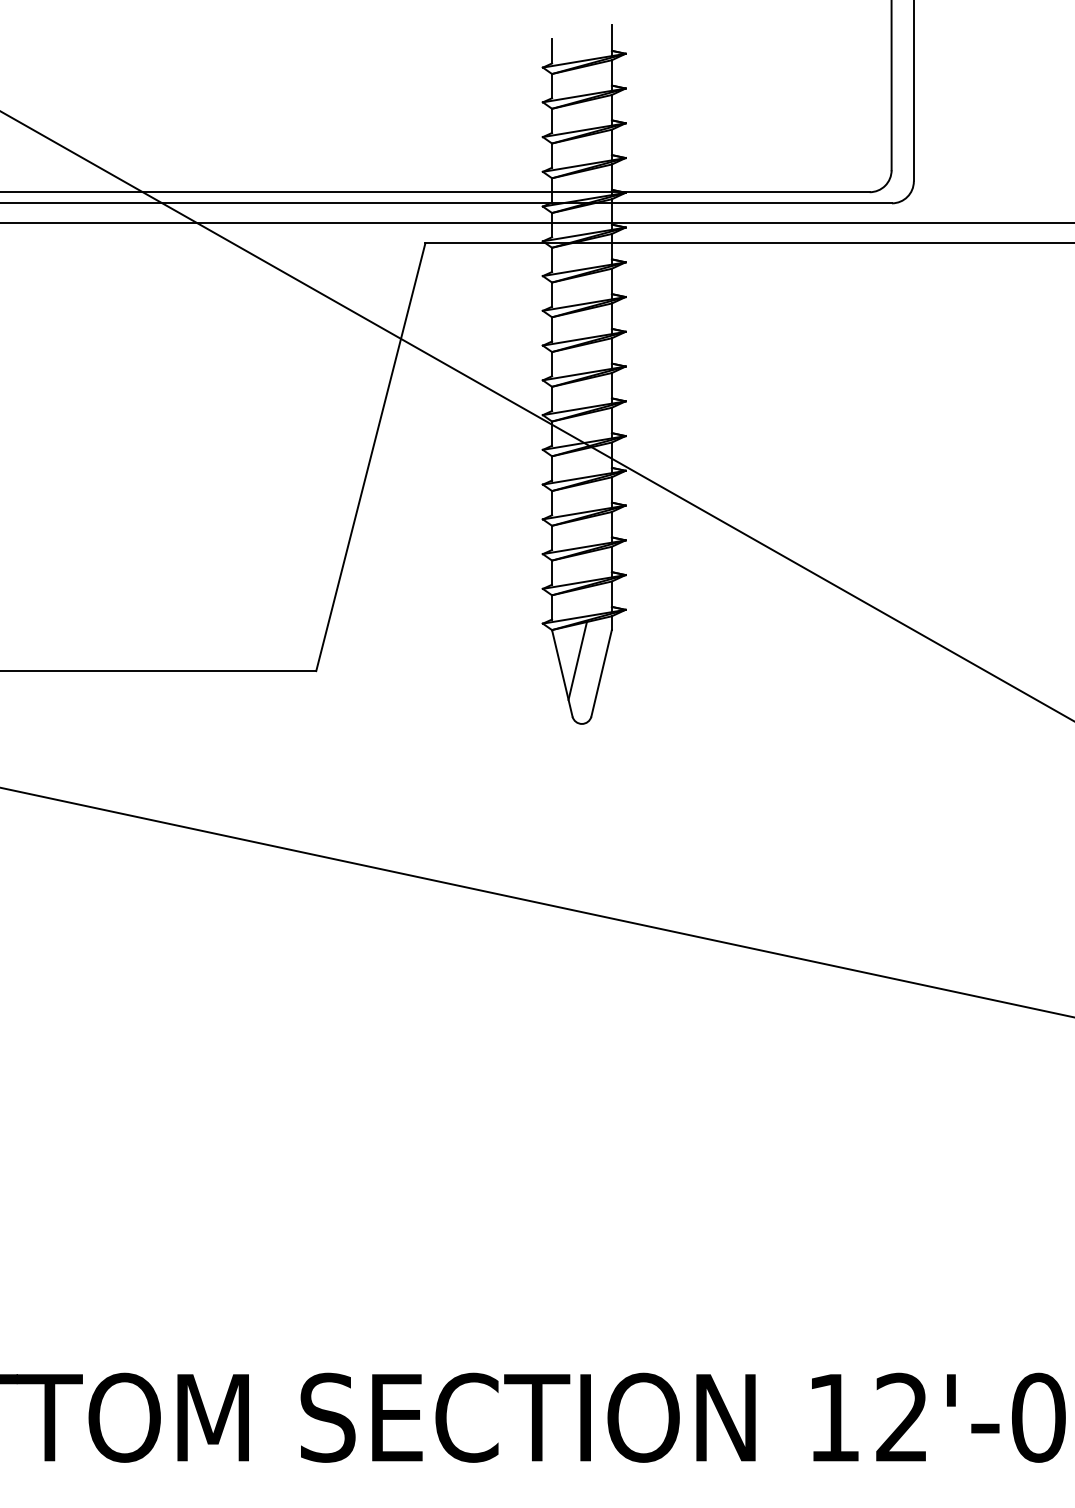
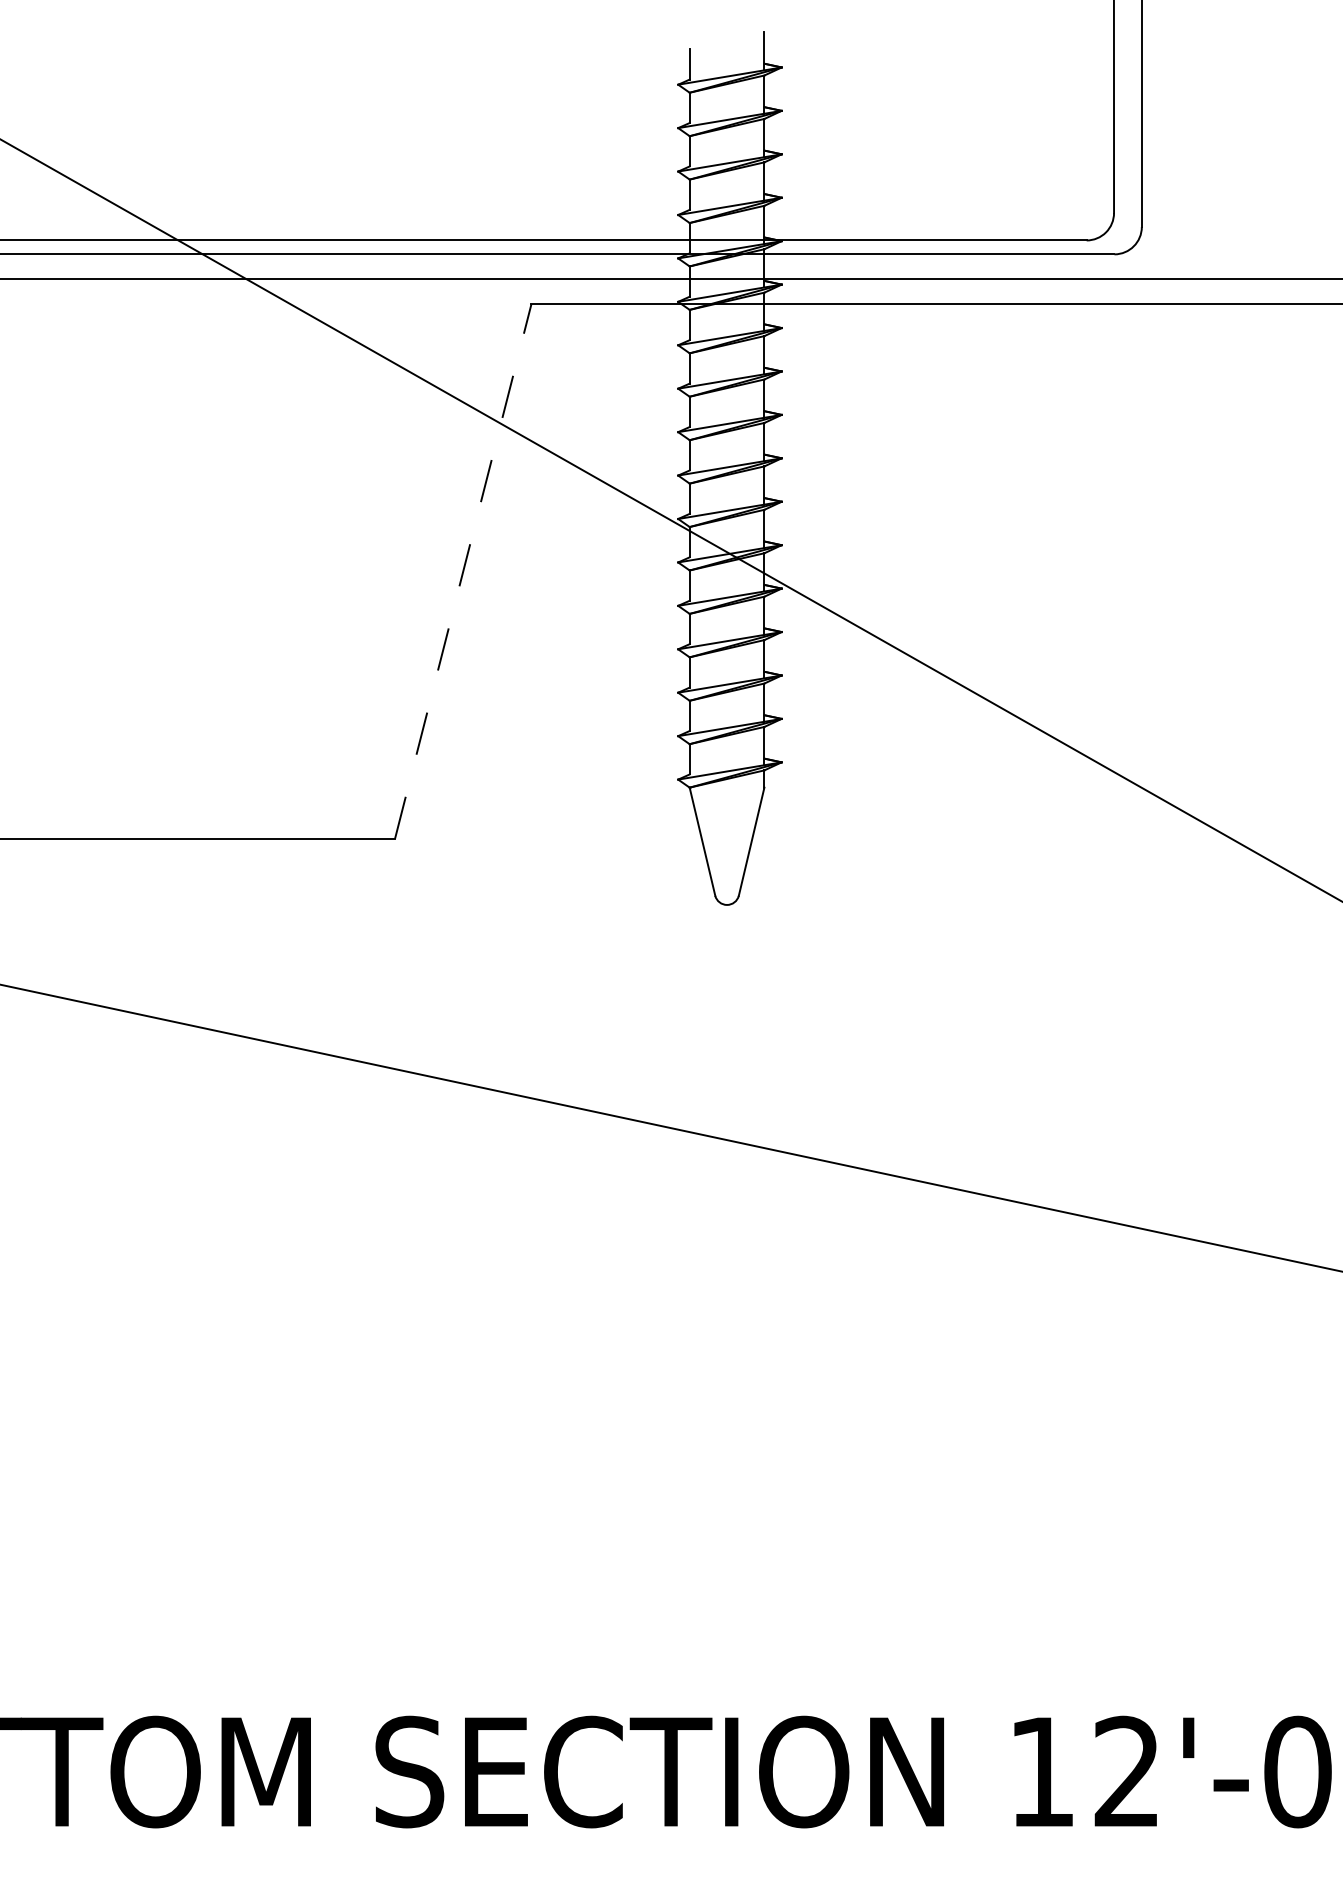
line: (371, 457) -> (463, 571), solid -> dashed
line: (577, 660) -> (721, 825), removed

